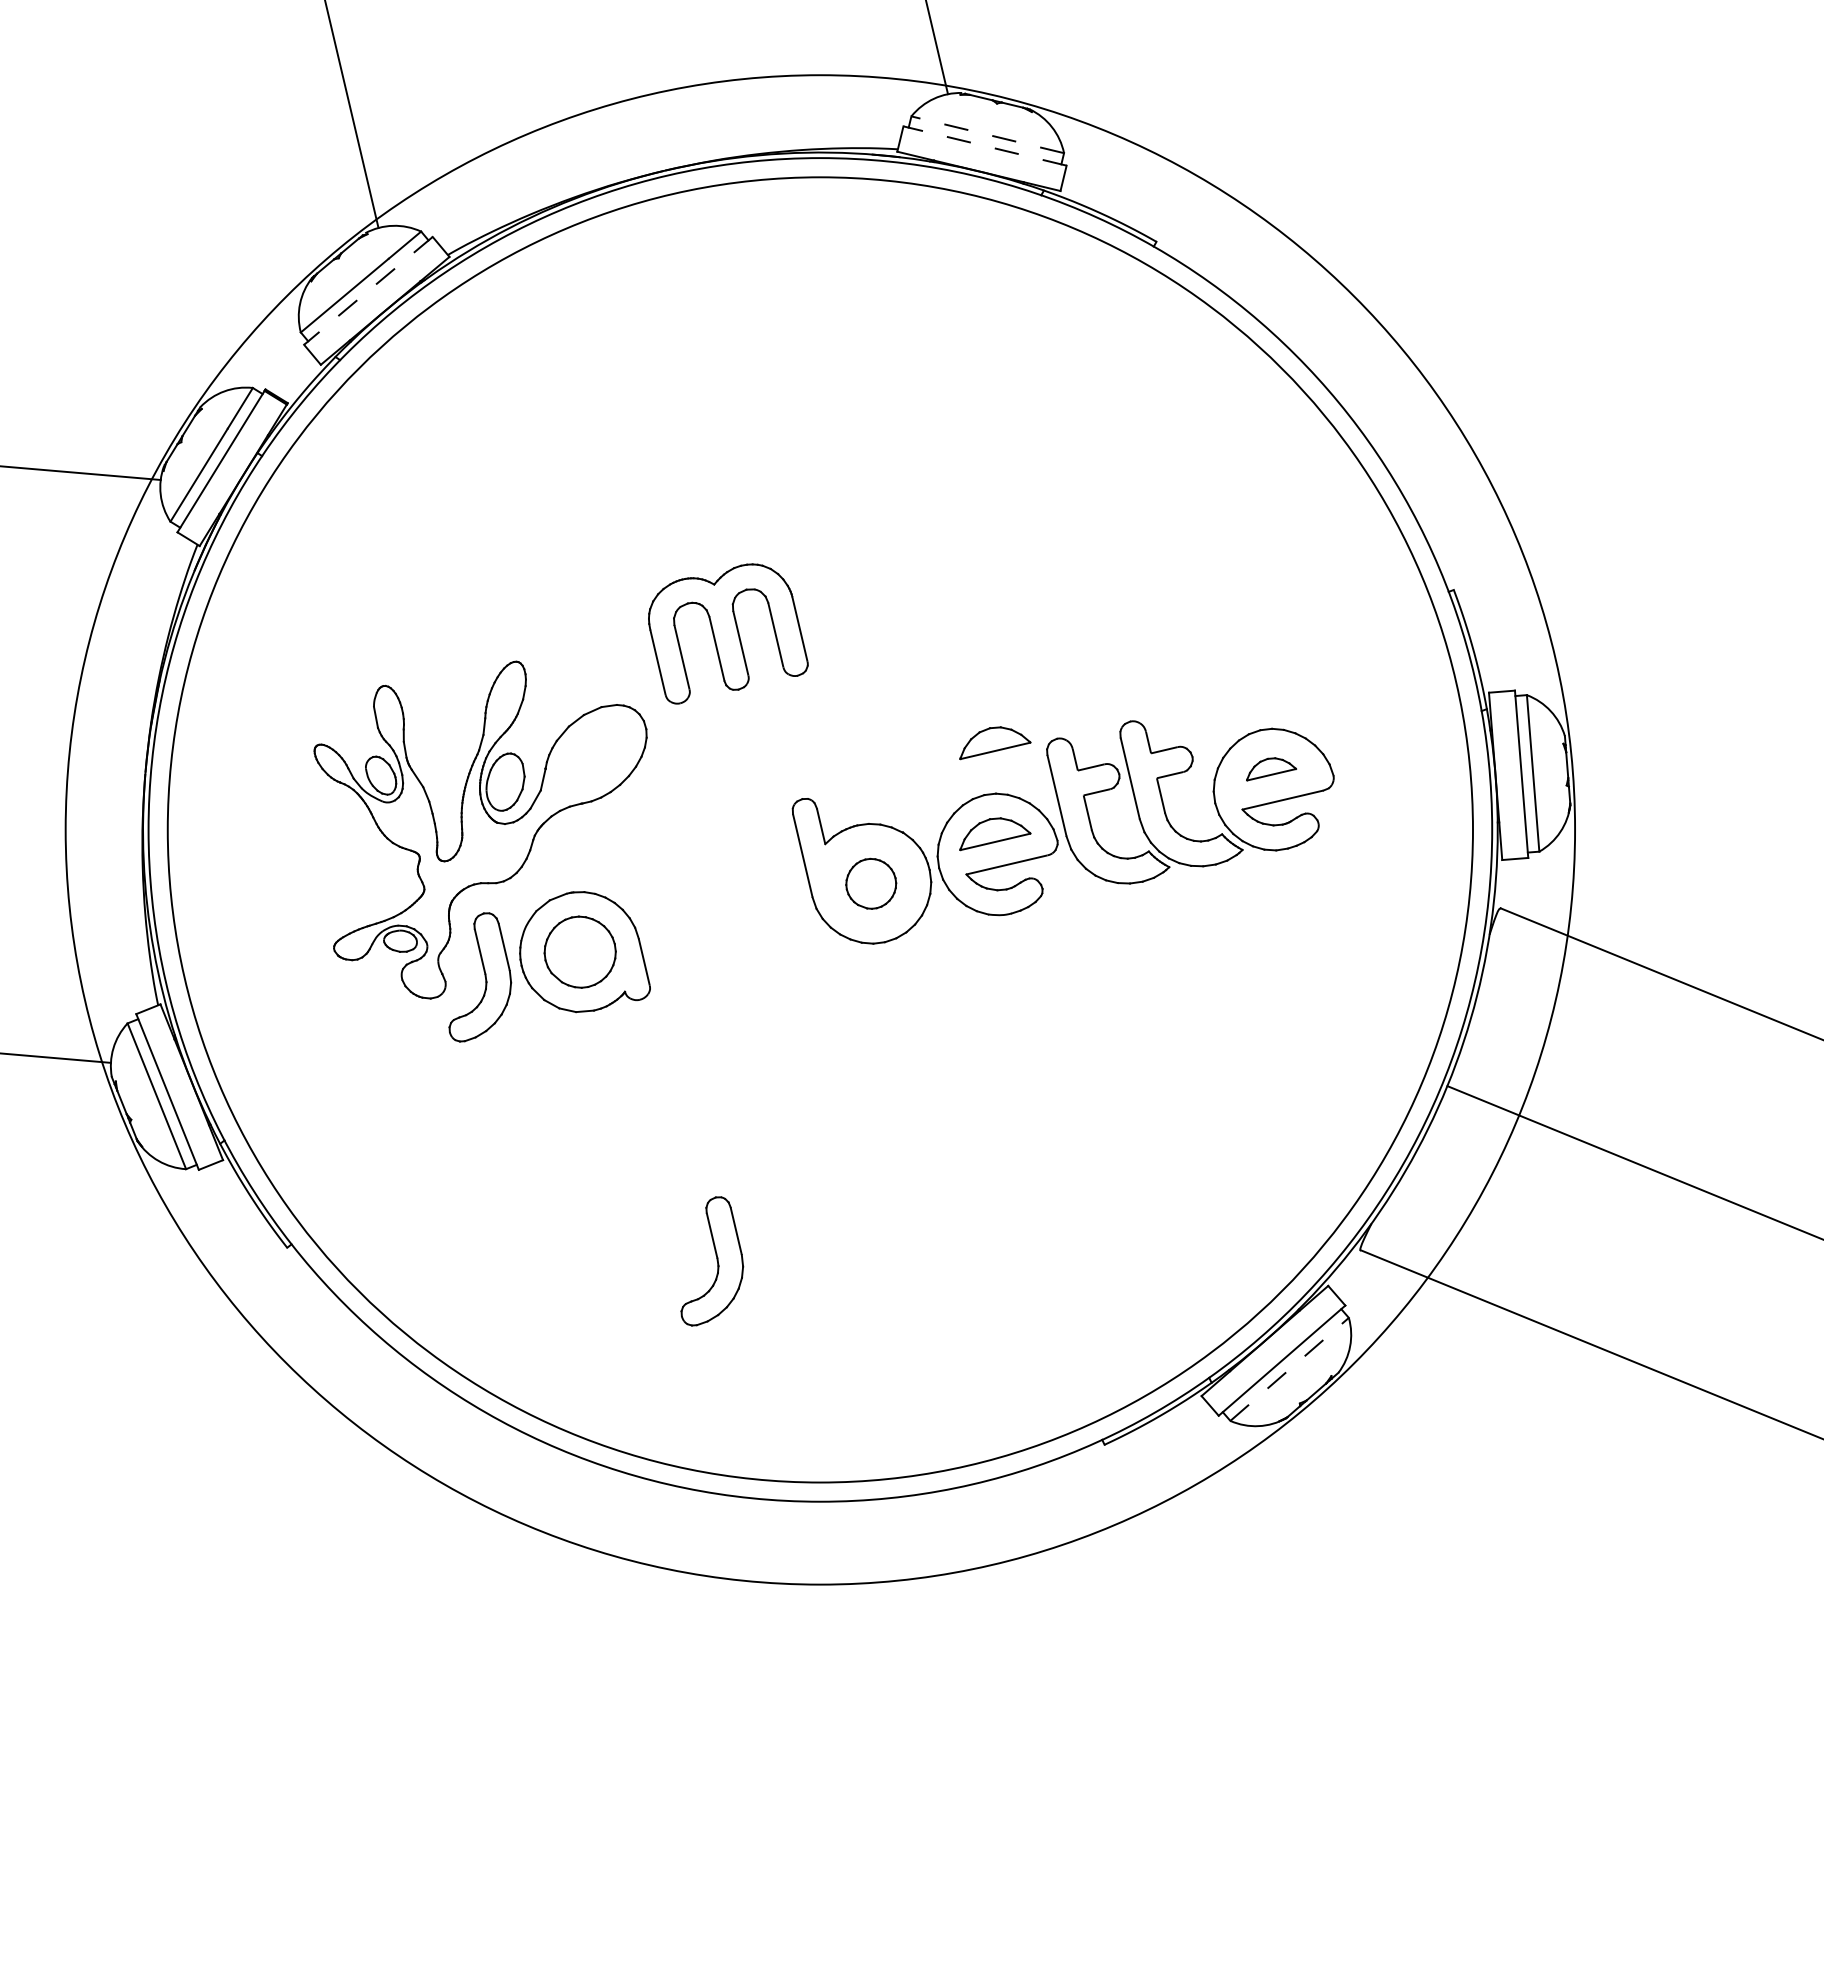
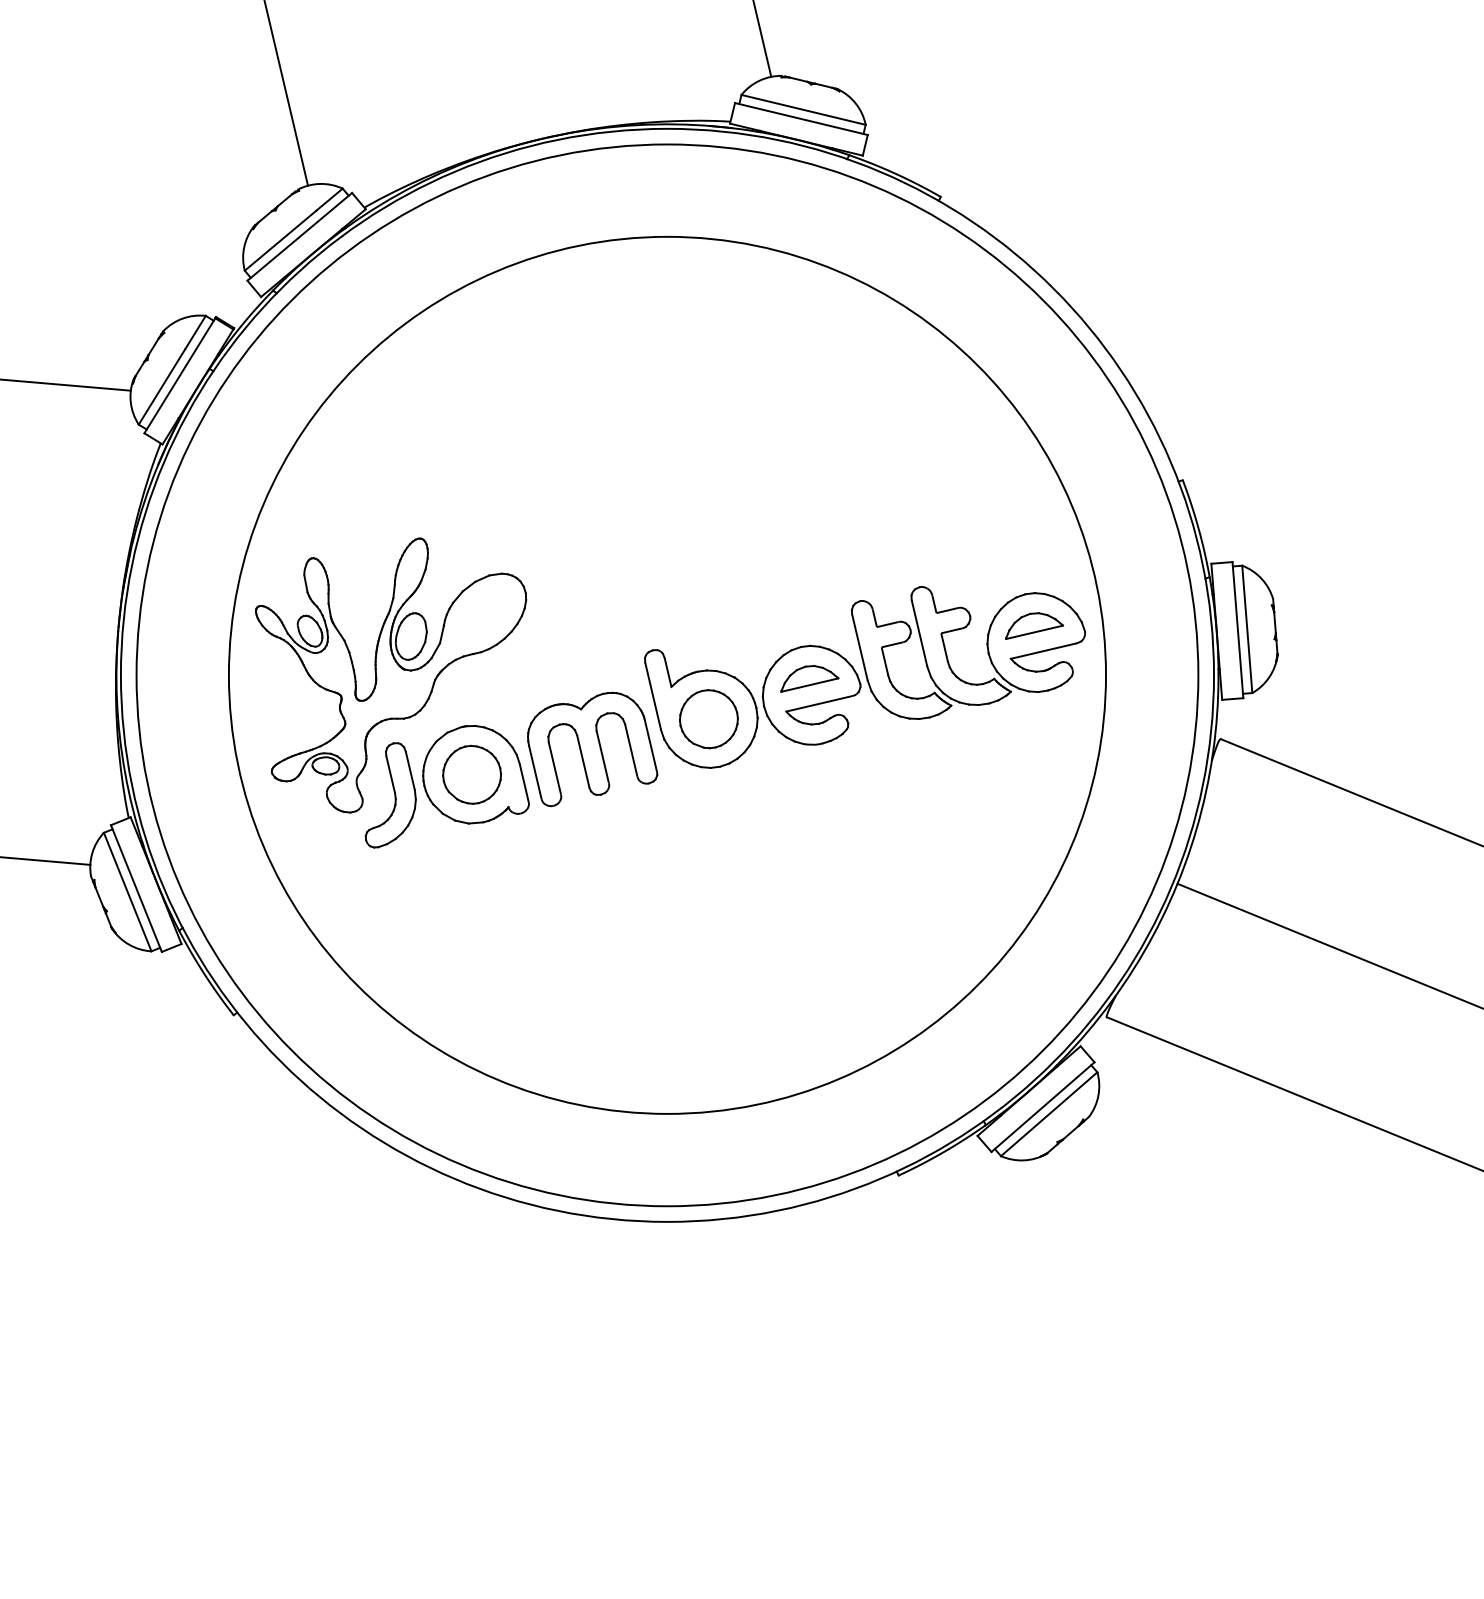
line: (987, 134) -> (803, 109), dashed -> solid
line: (985, 146) -> (801, 119), dashed -> solid
line: (368, 290) -> (299, 236), dashed -> solid
part: (728, 633) -> (592, 749), moved
part: (995, 743) -> (809, 605), removed
part: (1271, 769) -> (1034, 626), size x1.43
circle: (820, 829) -> (667, 675), size x0.71
part: (870, 883) -> (708, 718), size x1.43
part: (712, 1261) -> (579, 1026), removed
line: (1289, 1369) -> (1049, 1114), dashed -> solid

